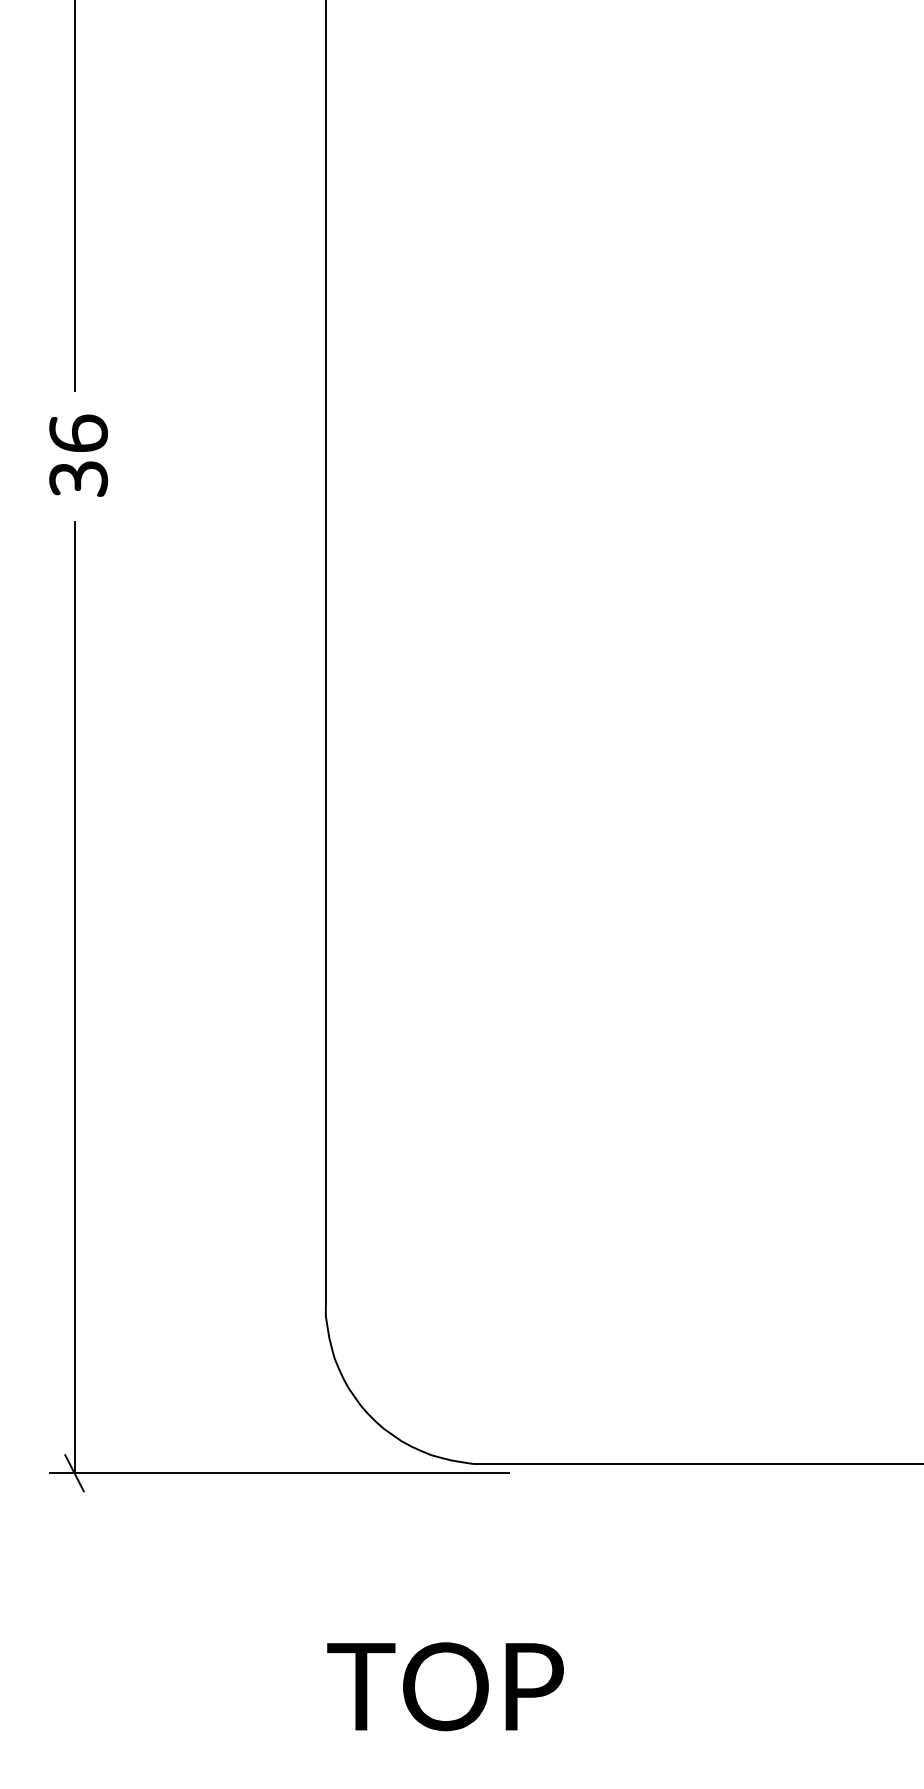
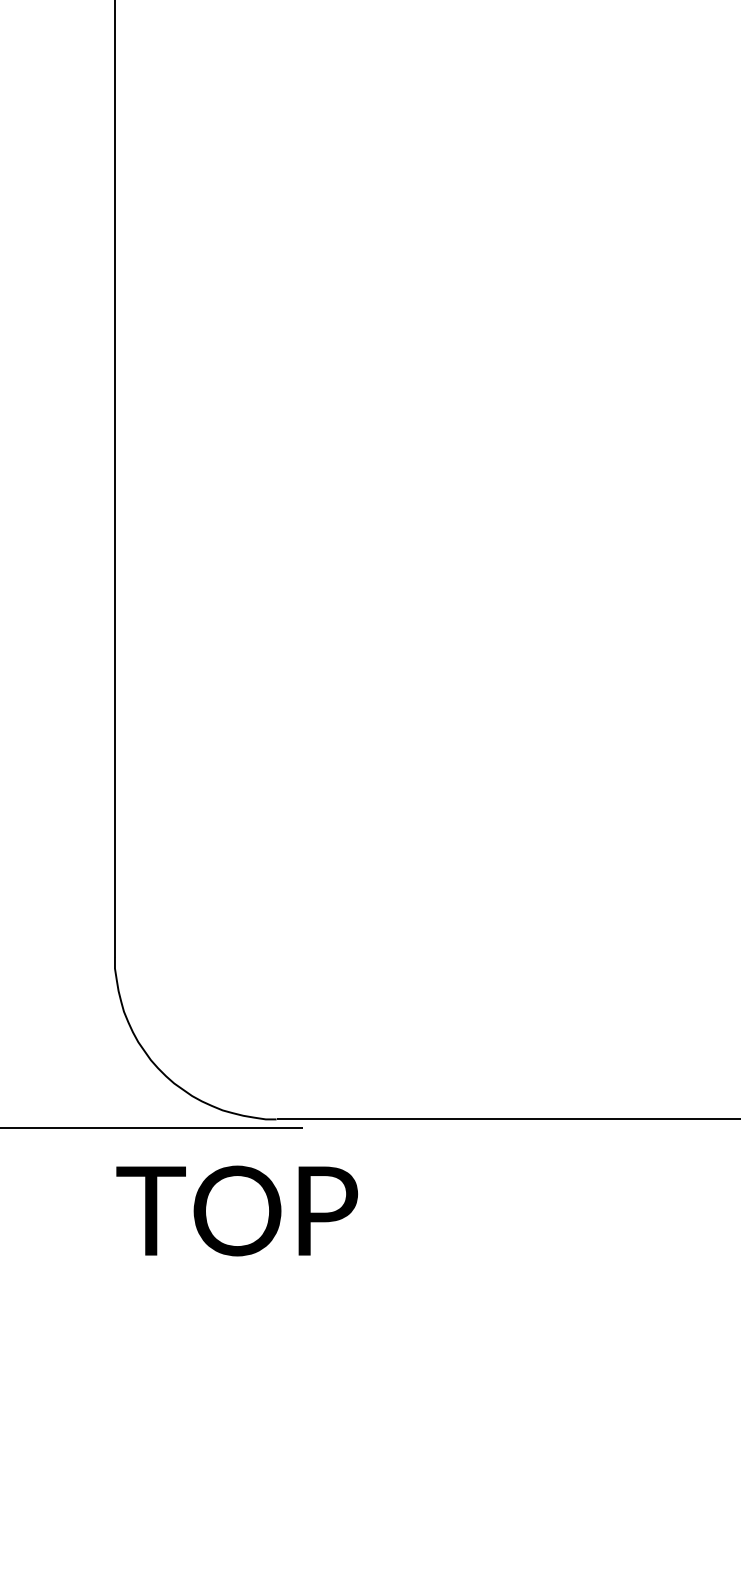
text: (445, 1686) -> (237, 1210), moved

